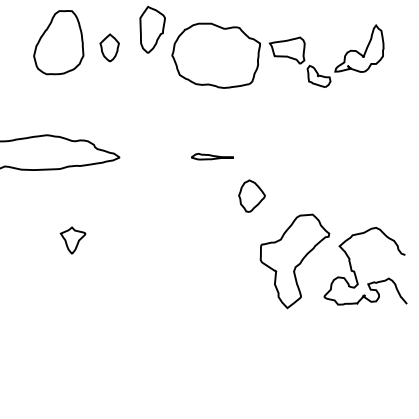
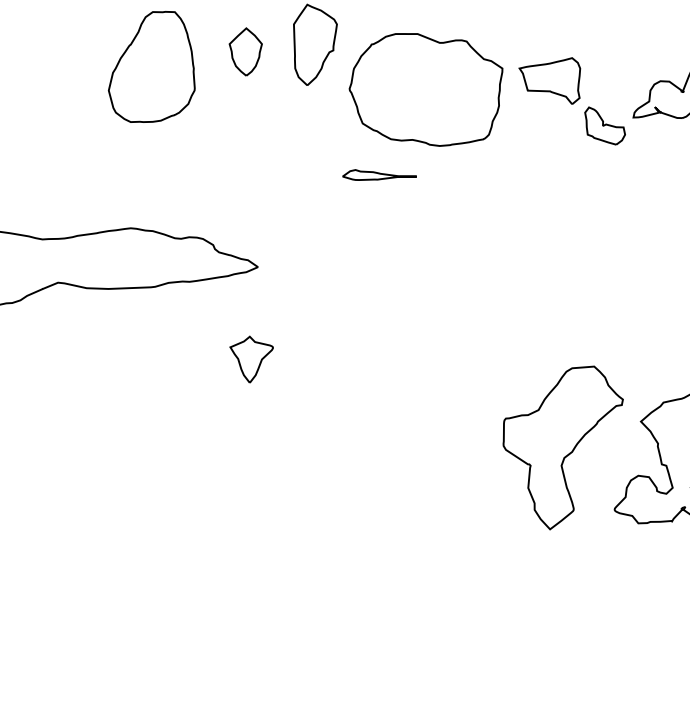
part: (109, 47) -> (245, 51), moved
part: (212, 156) -> (379, 174), moved
part: (251, 195) -> (487, 333), removed
part: (72, 240) -> (250, 359), moved

